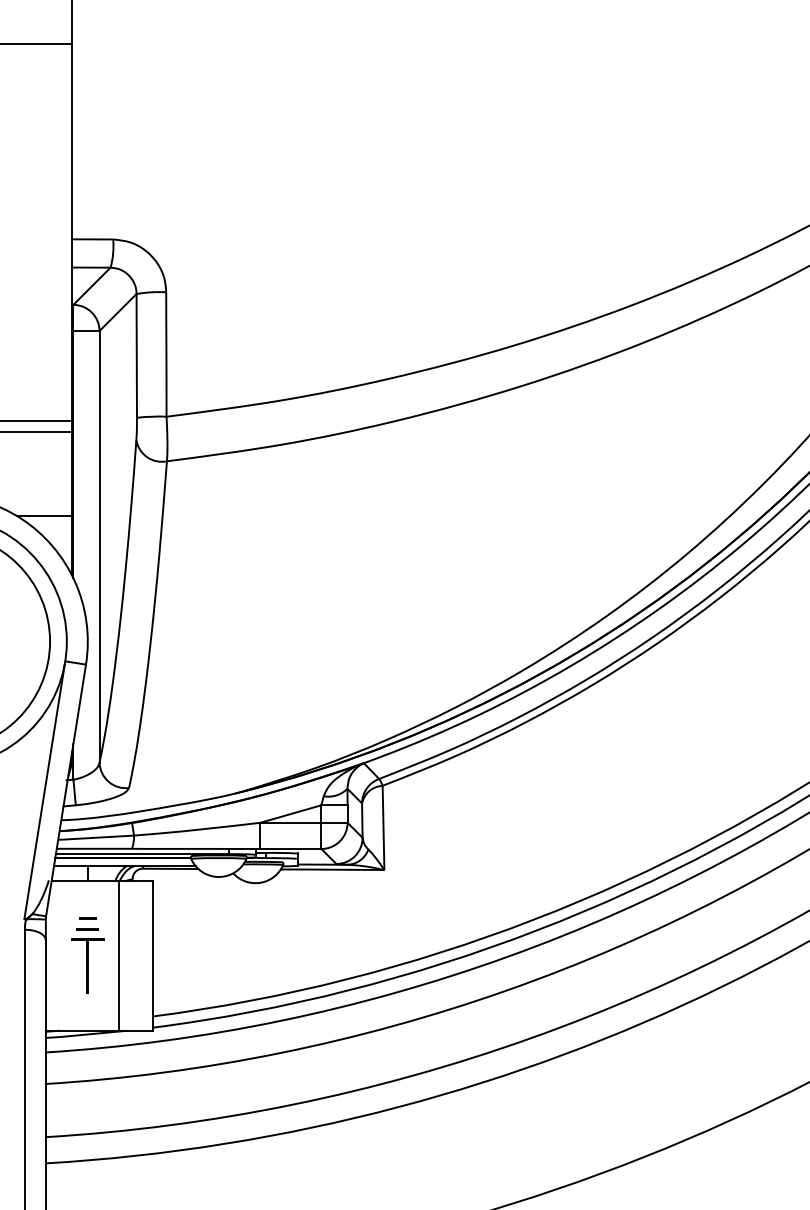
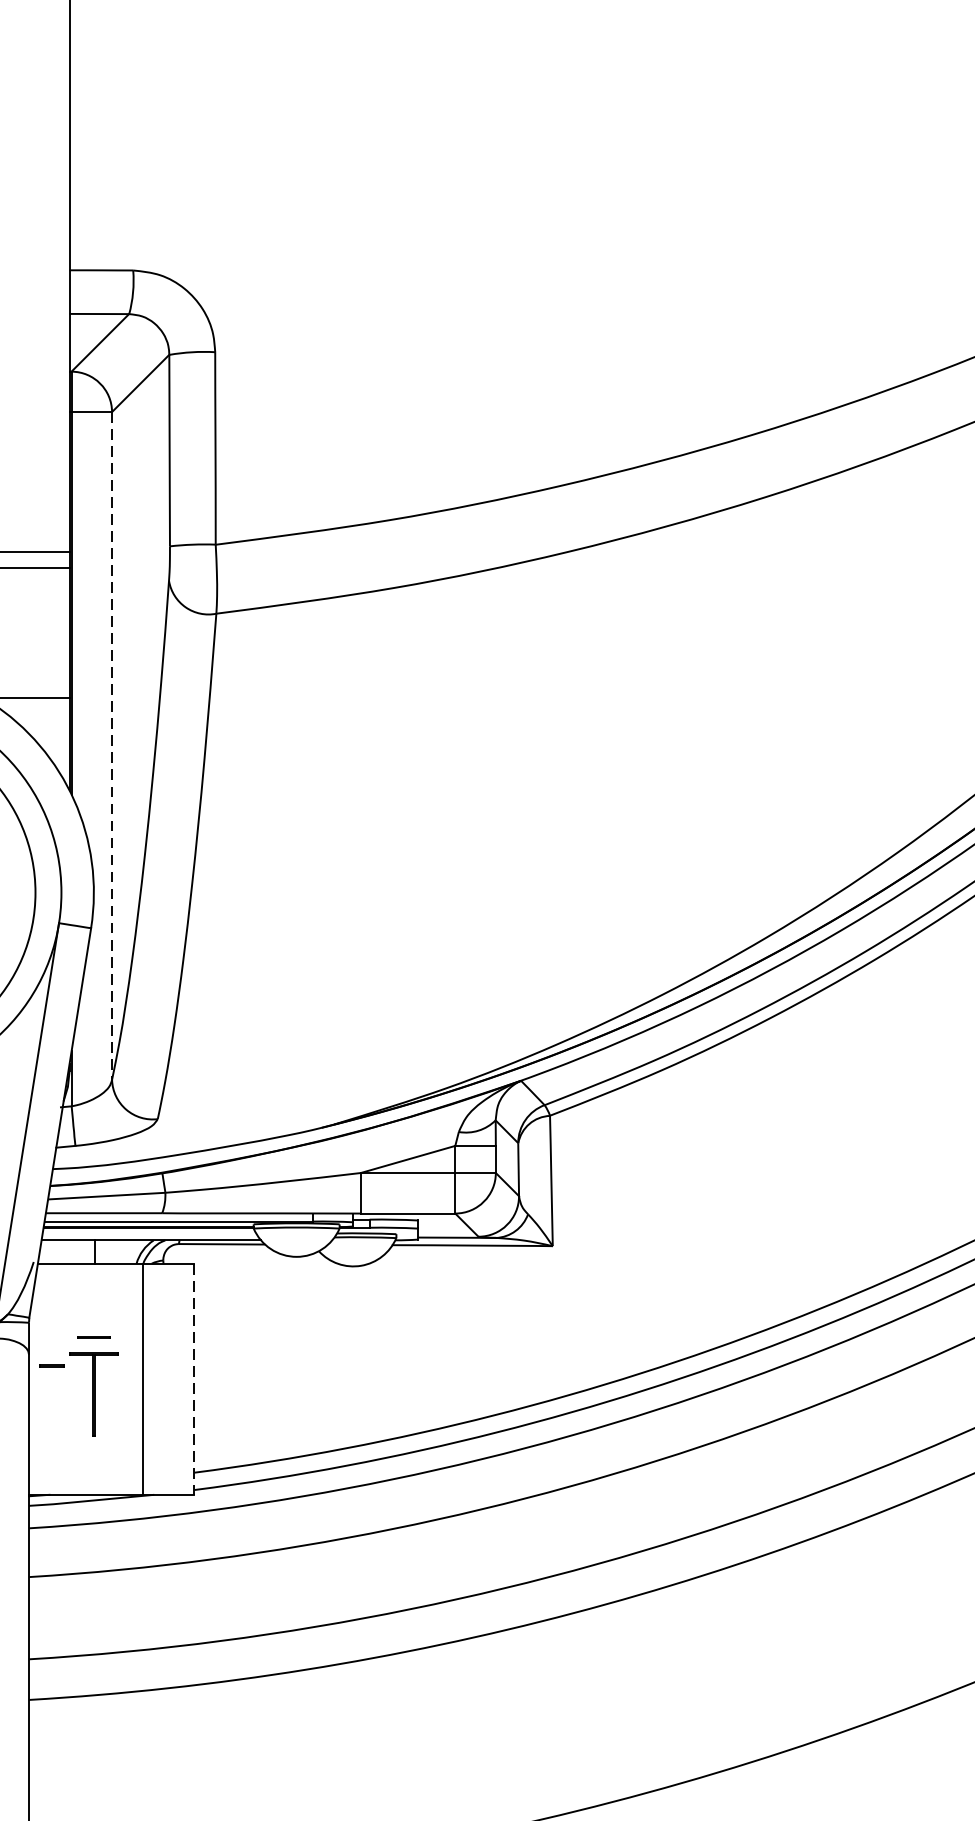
line: (99, 546) -> (111, 745), solid -> dashed
line: (87, 918) -> (51, 1365), moved
line: (152, 956) -> (193, 1379), solid -> dashed

